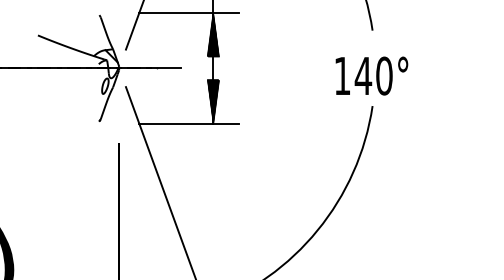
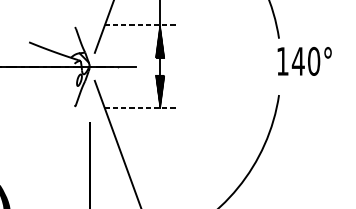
line: (188, 12) -> (141, 25), solid -> dashed
text: (371, 75) -> (304, 61), moved
line: (188, 123) -> (141, 108), solid -> dashed

